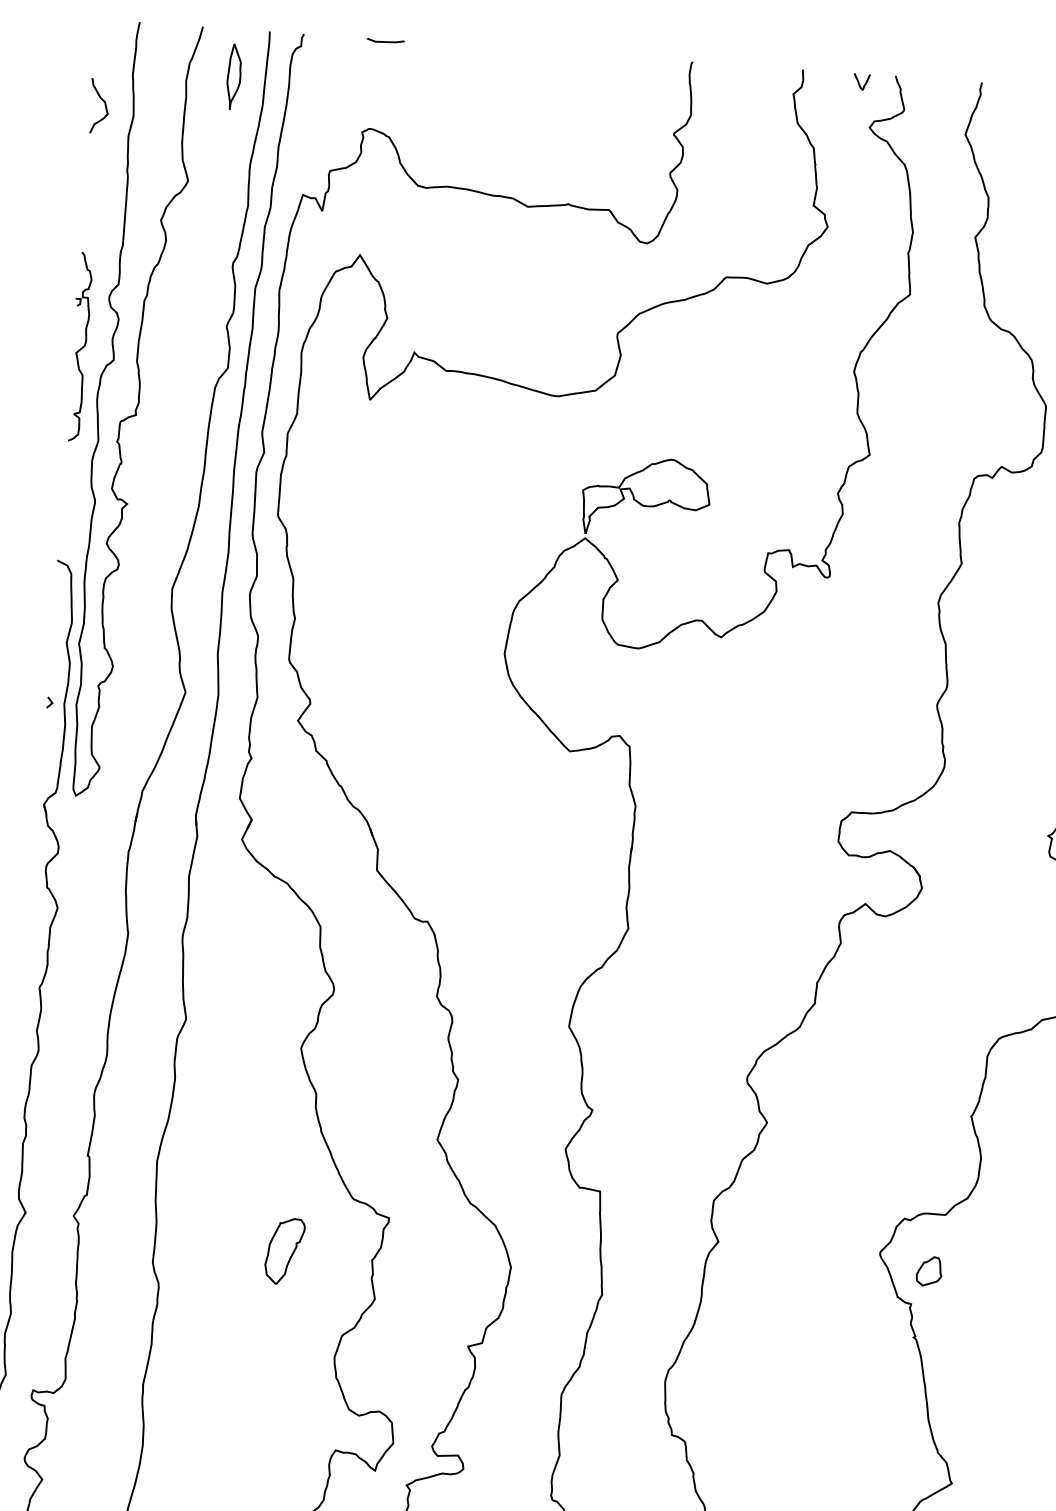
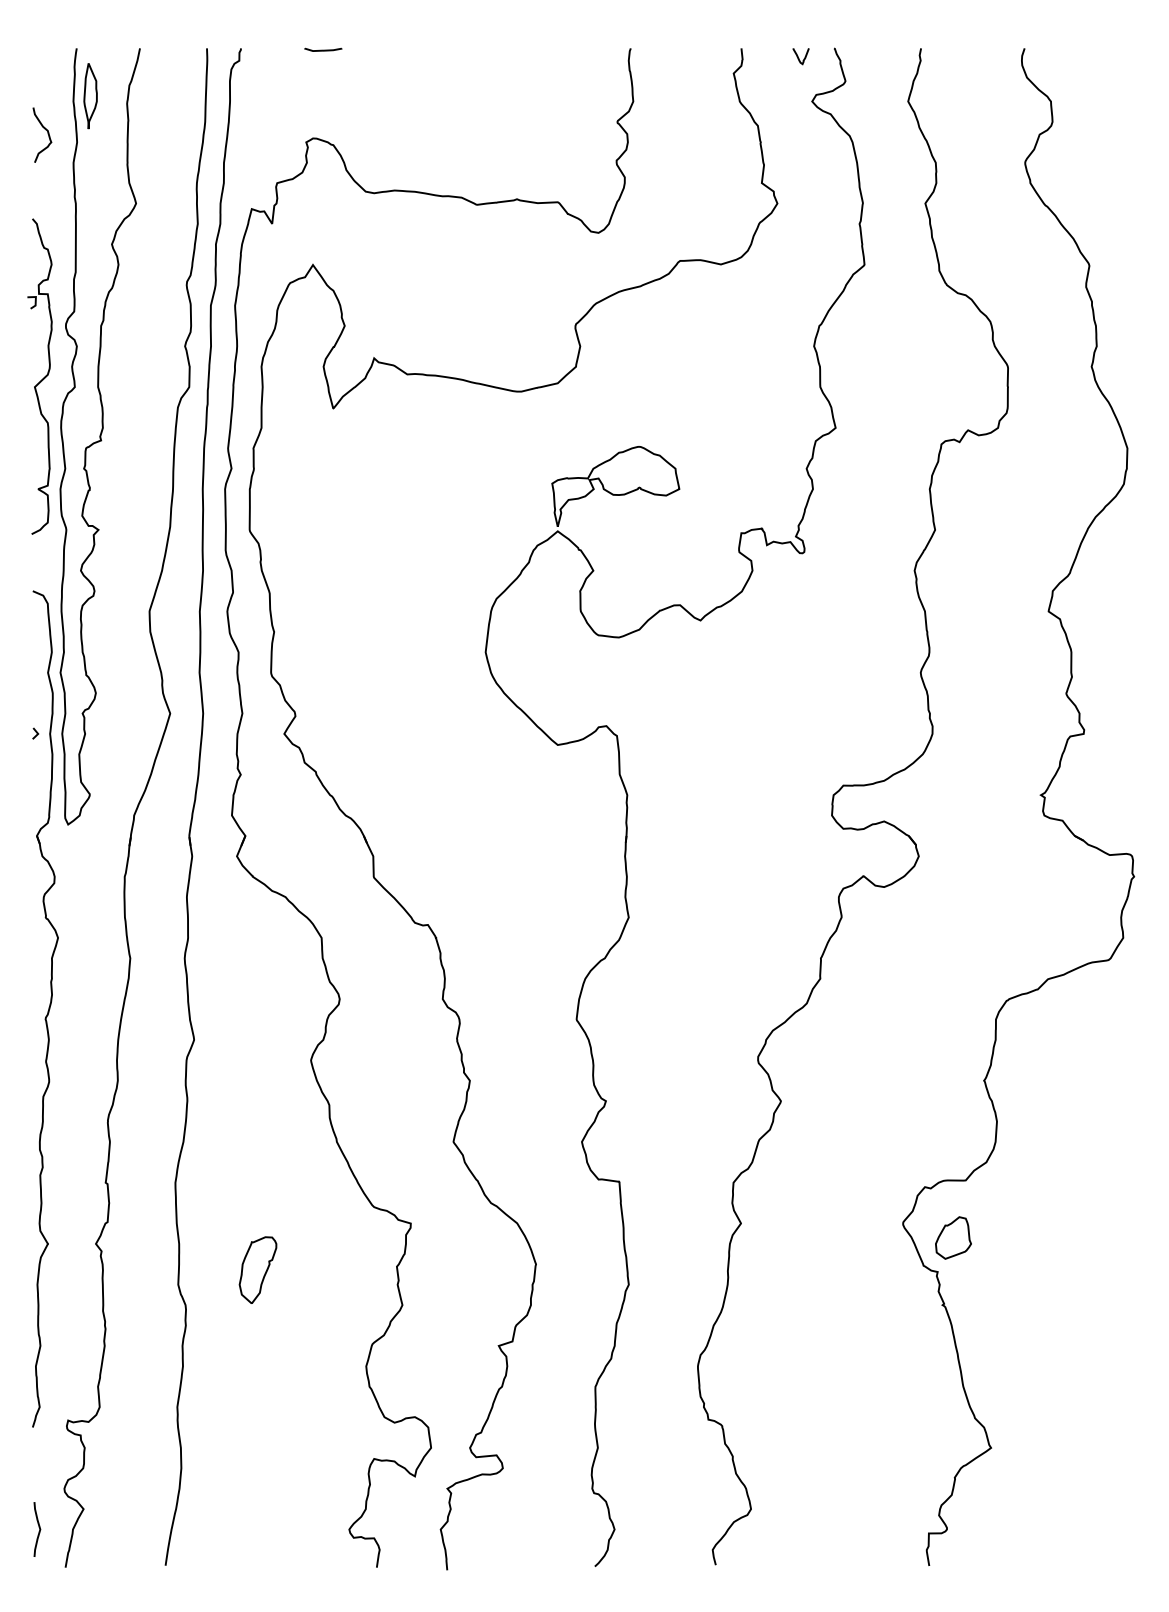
part: (233, 77) -> (90, 96), moved
part: (79, 346) -> (39, 376), size x1.67
part: (284, 1250) -> (257, 1269), moved
part: (929, 1270) -> (953, 1237), size x1.43

